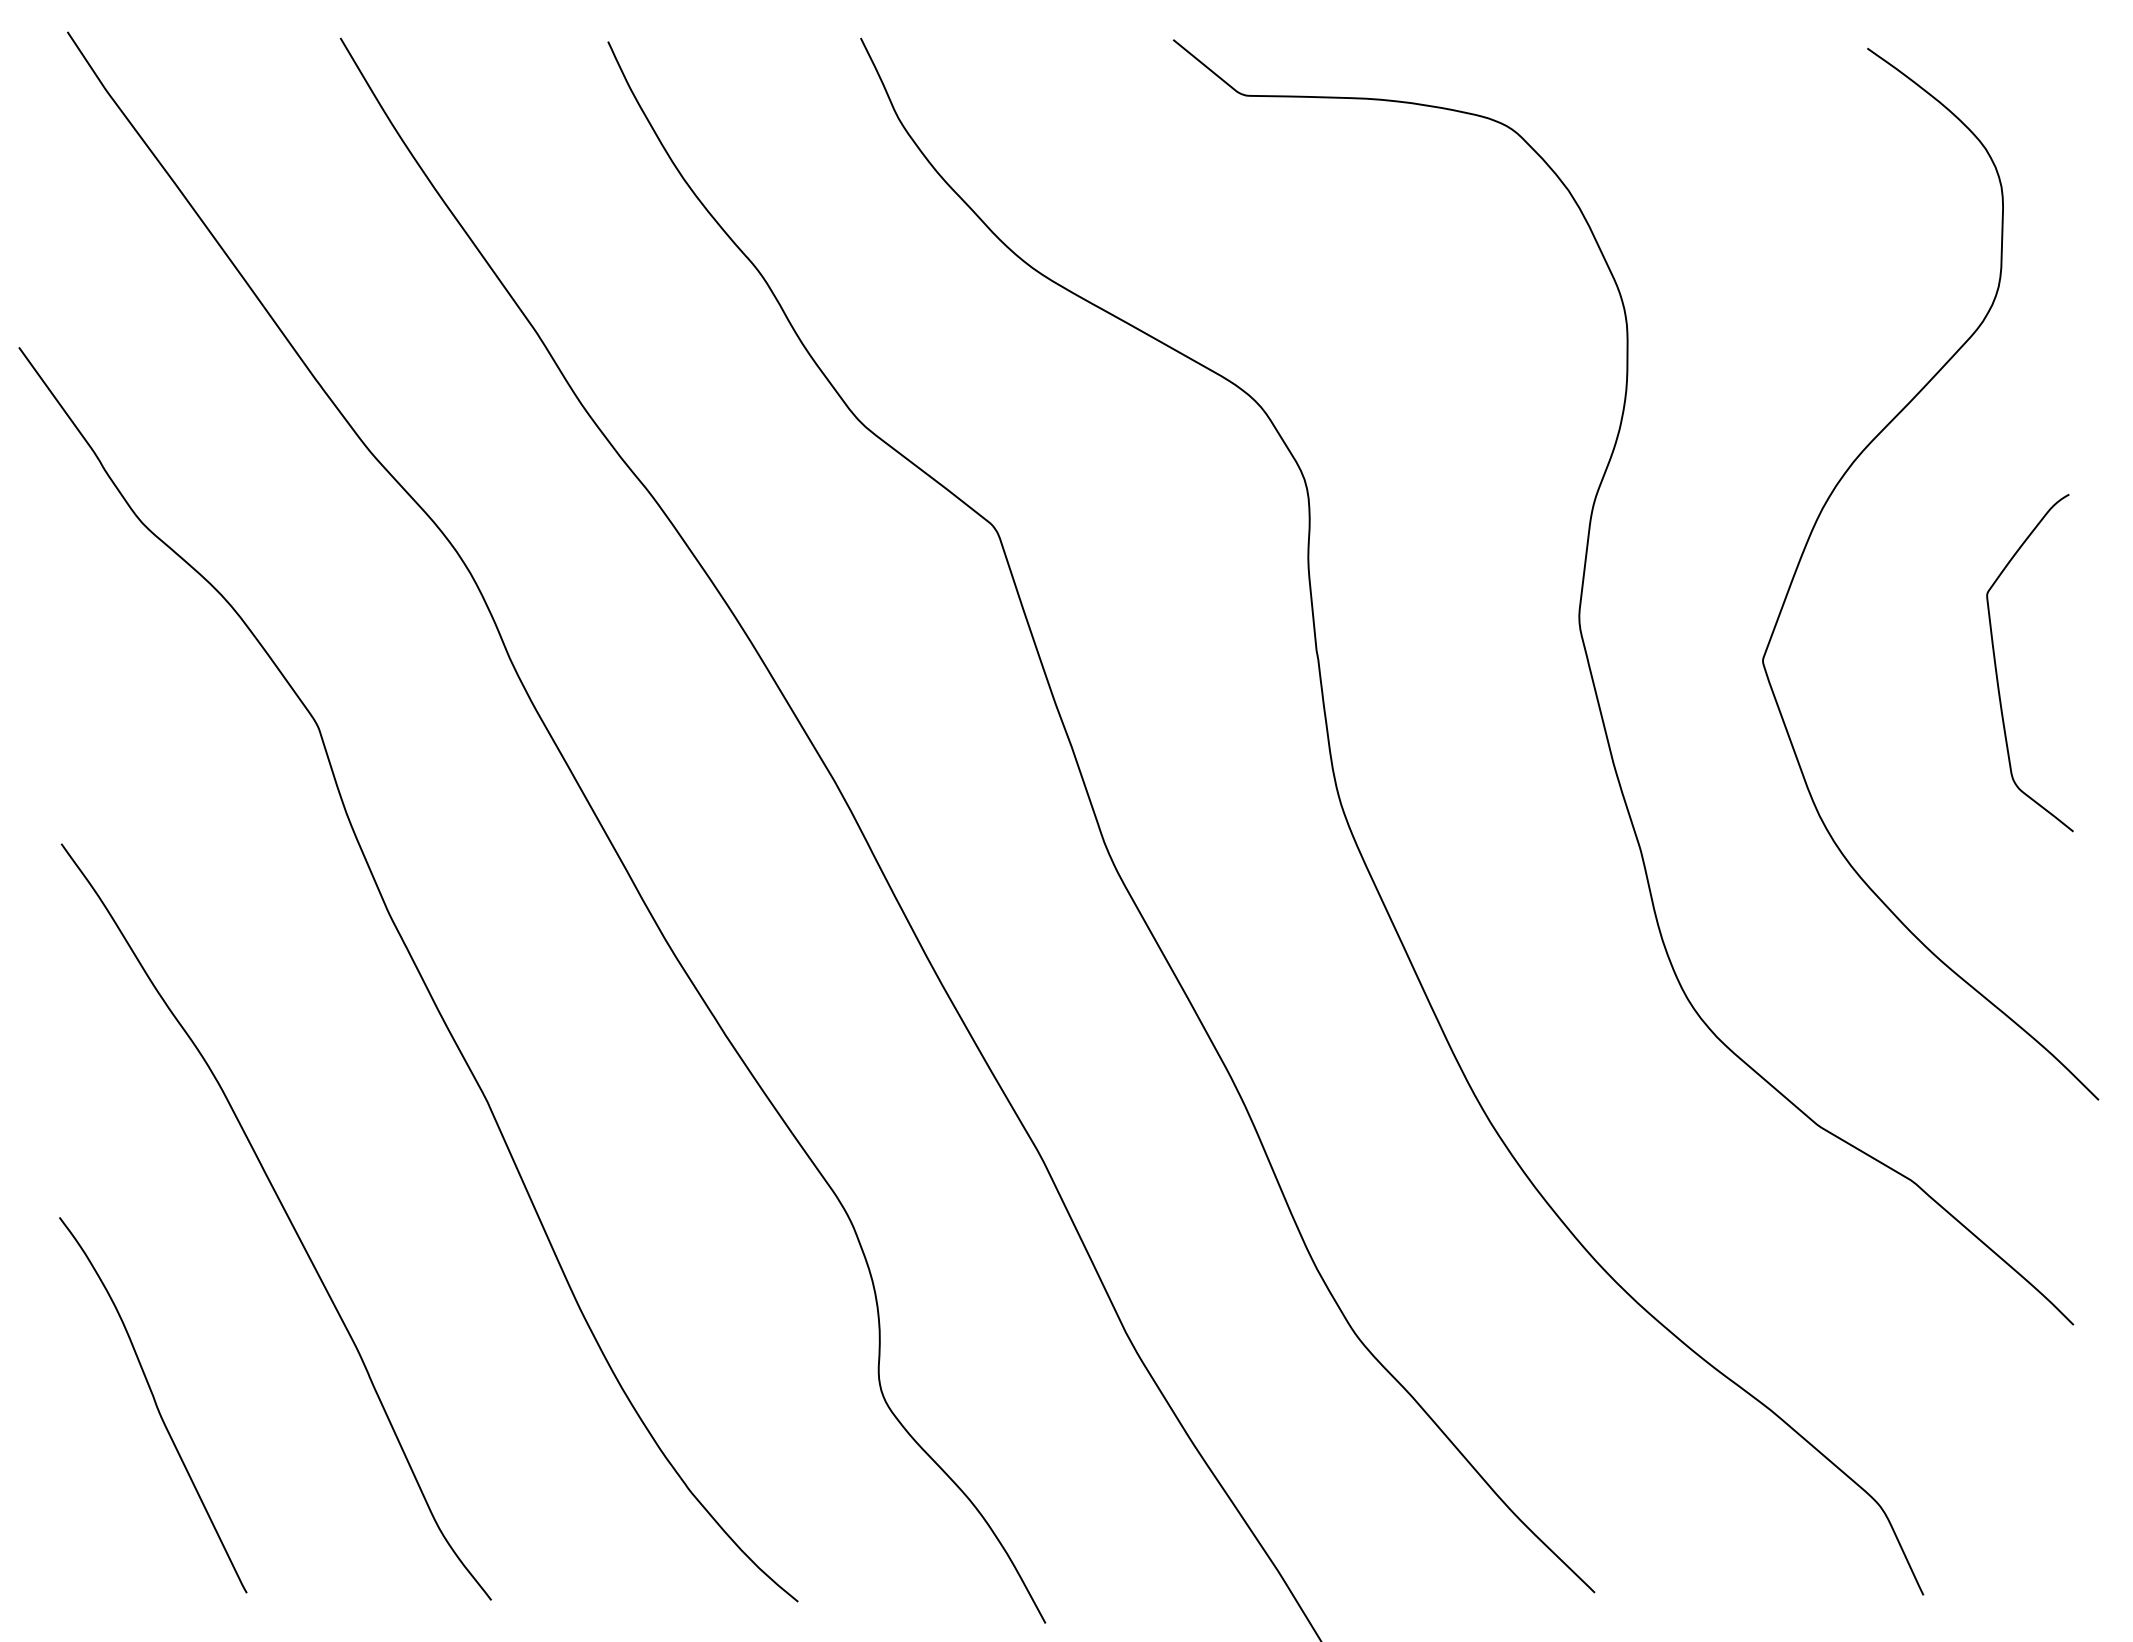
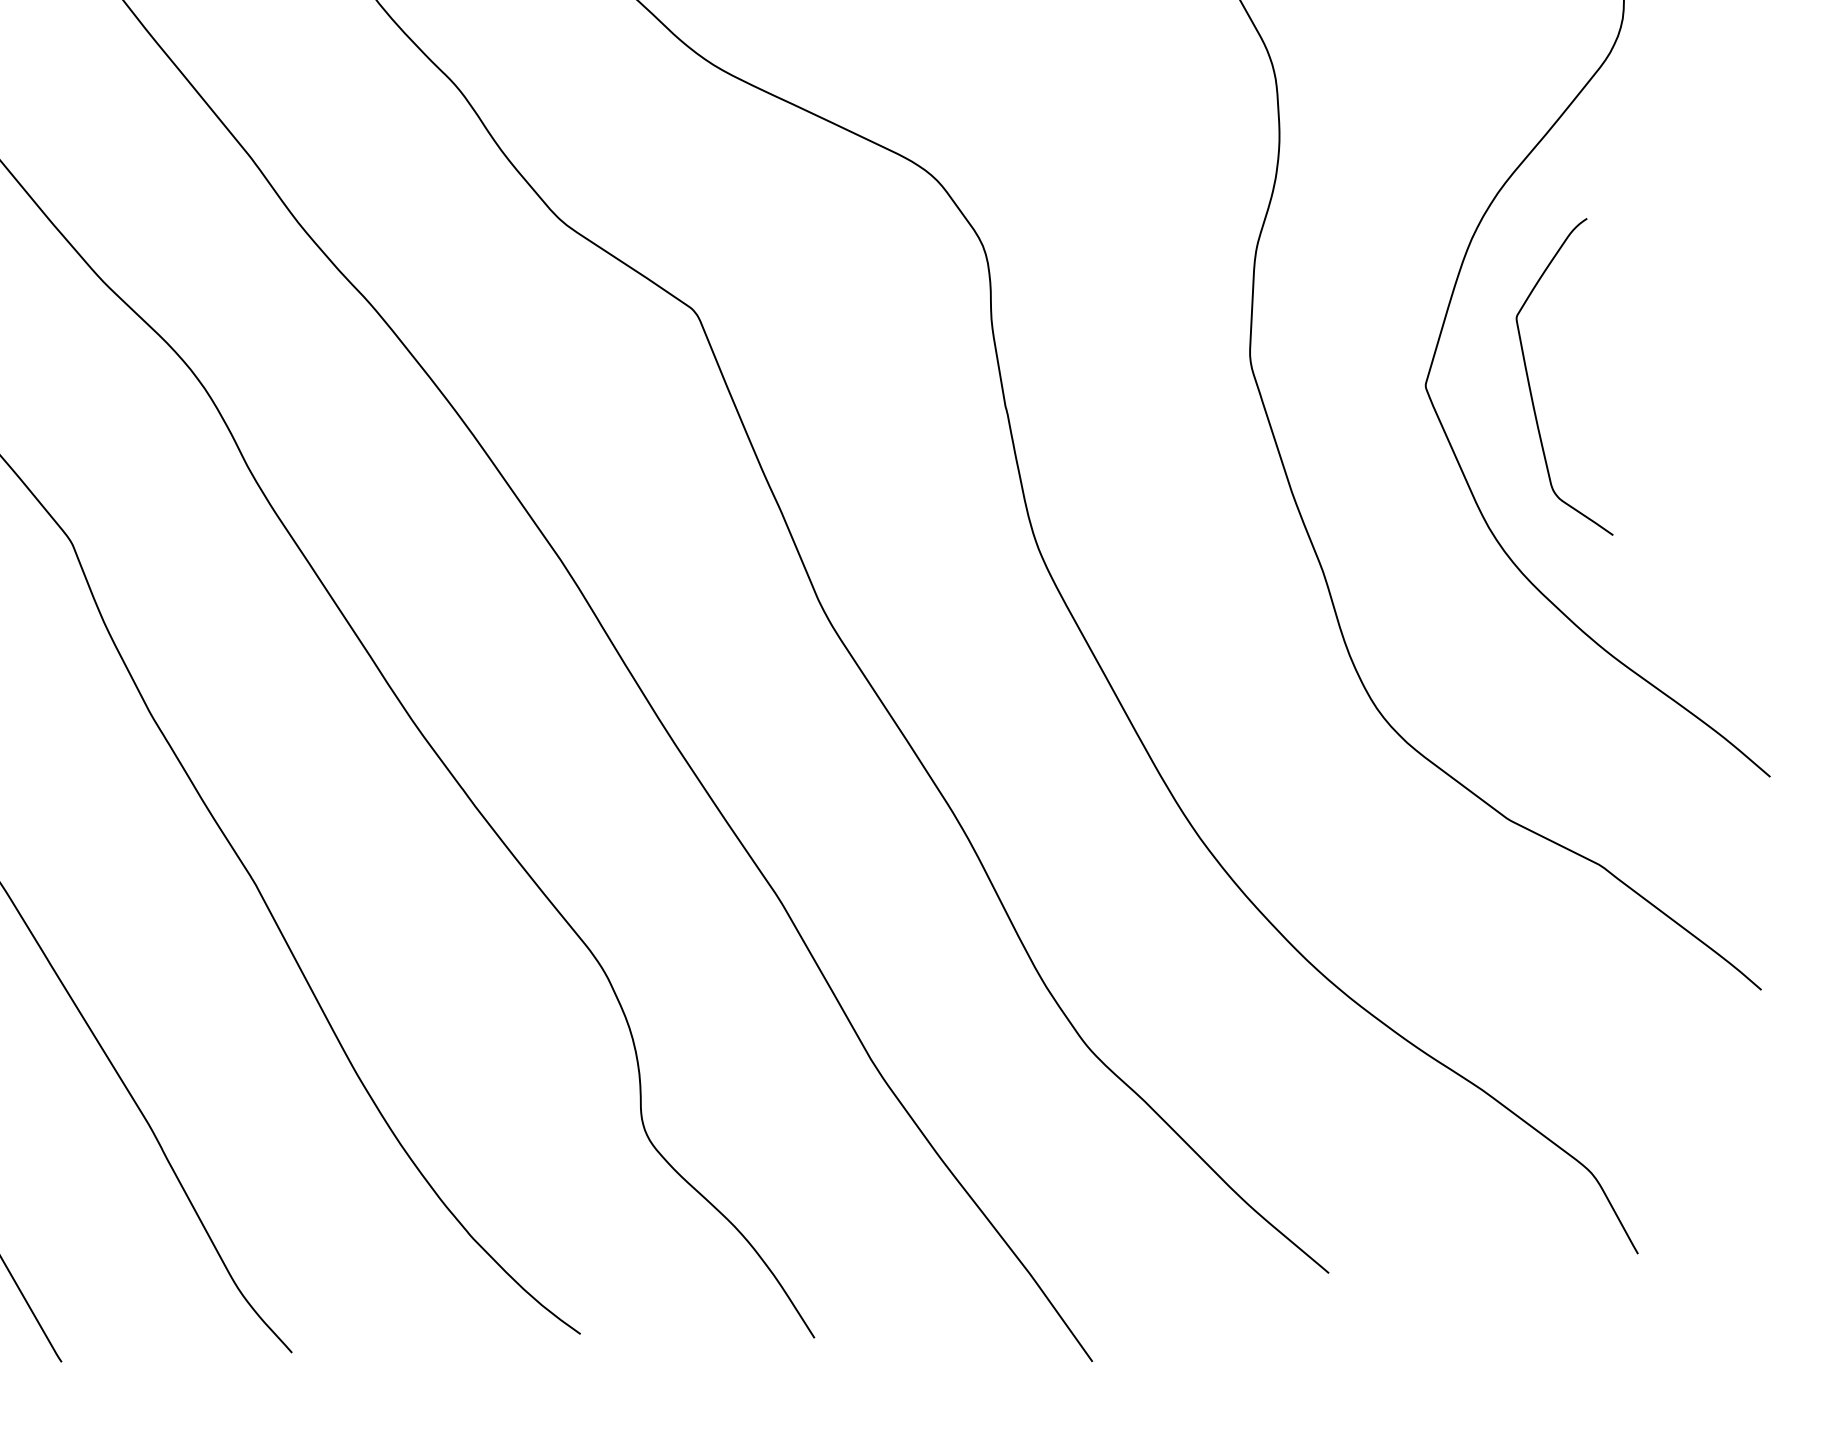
curve: (1996, 663) -> (1529, 382), moved

